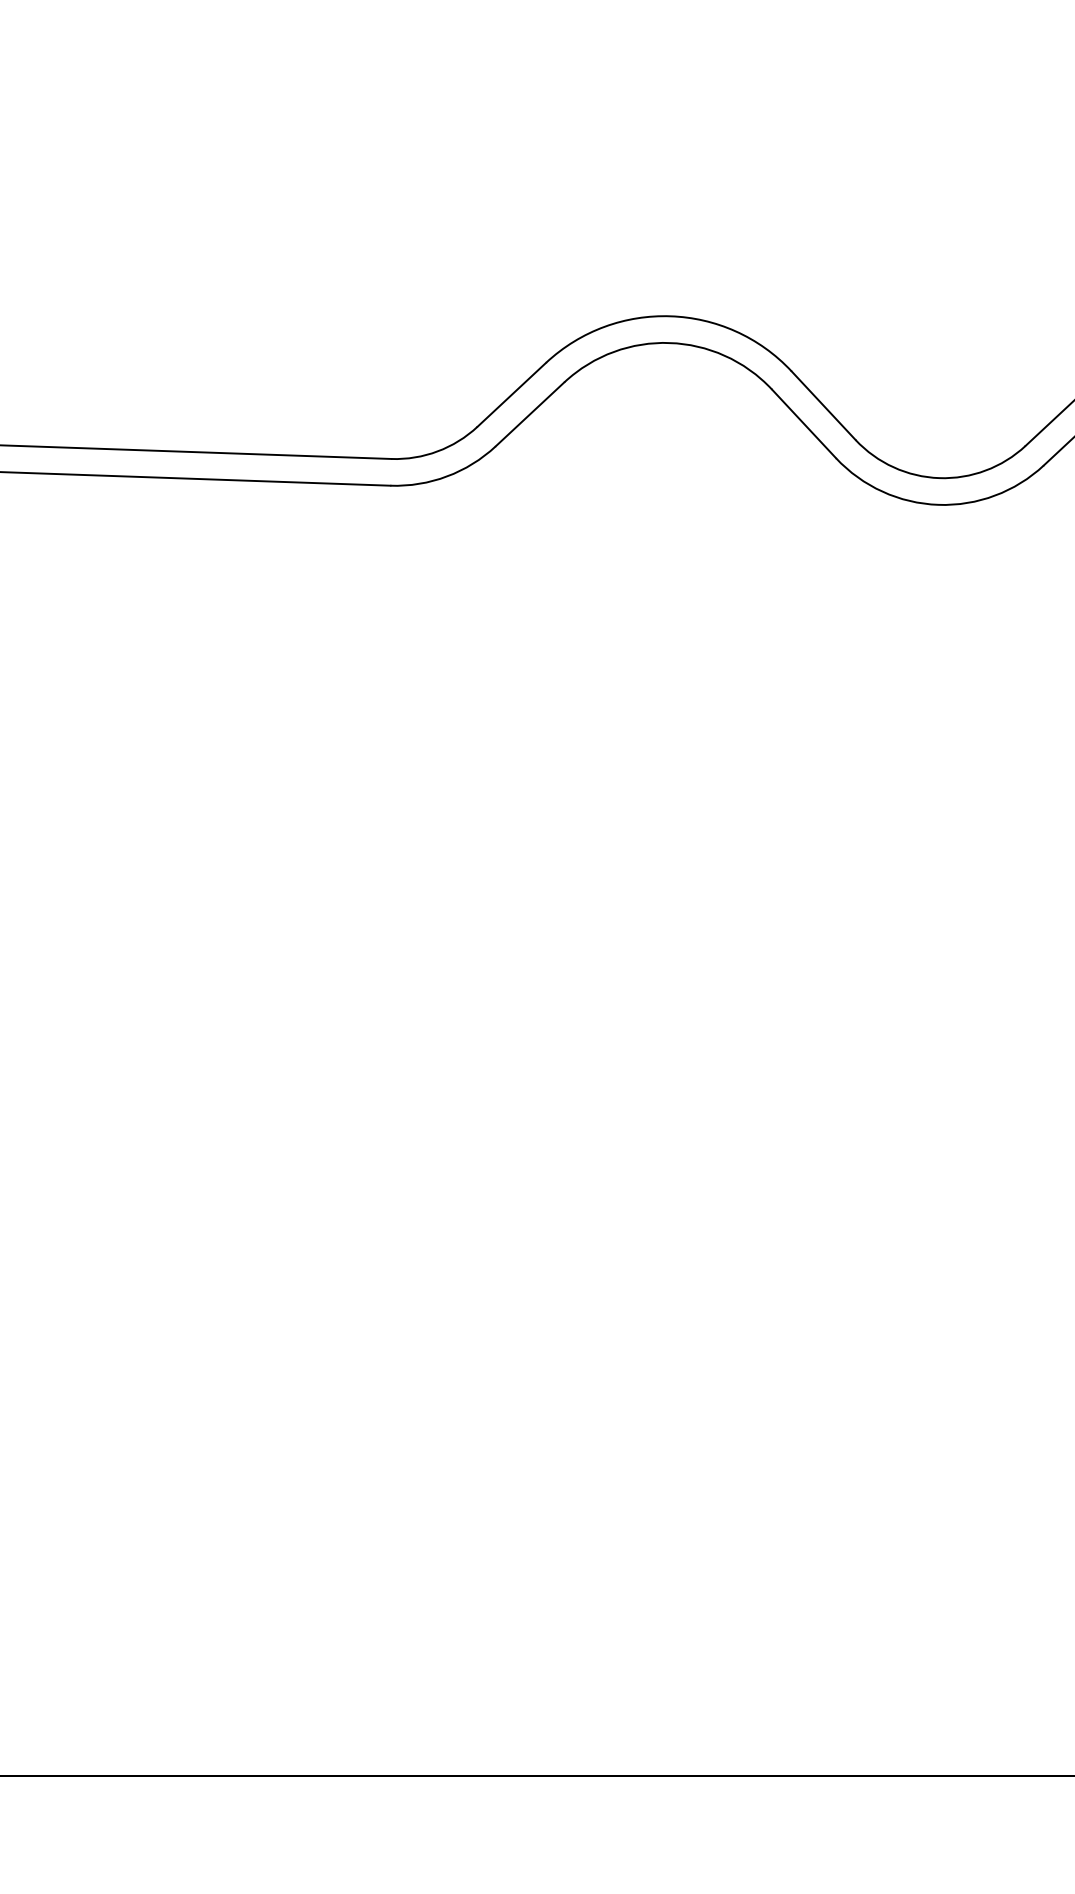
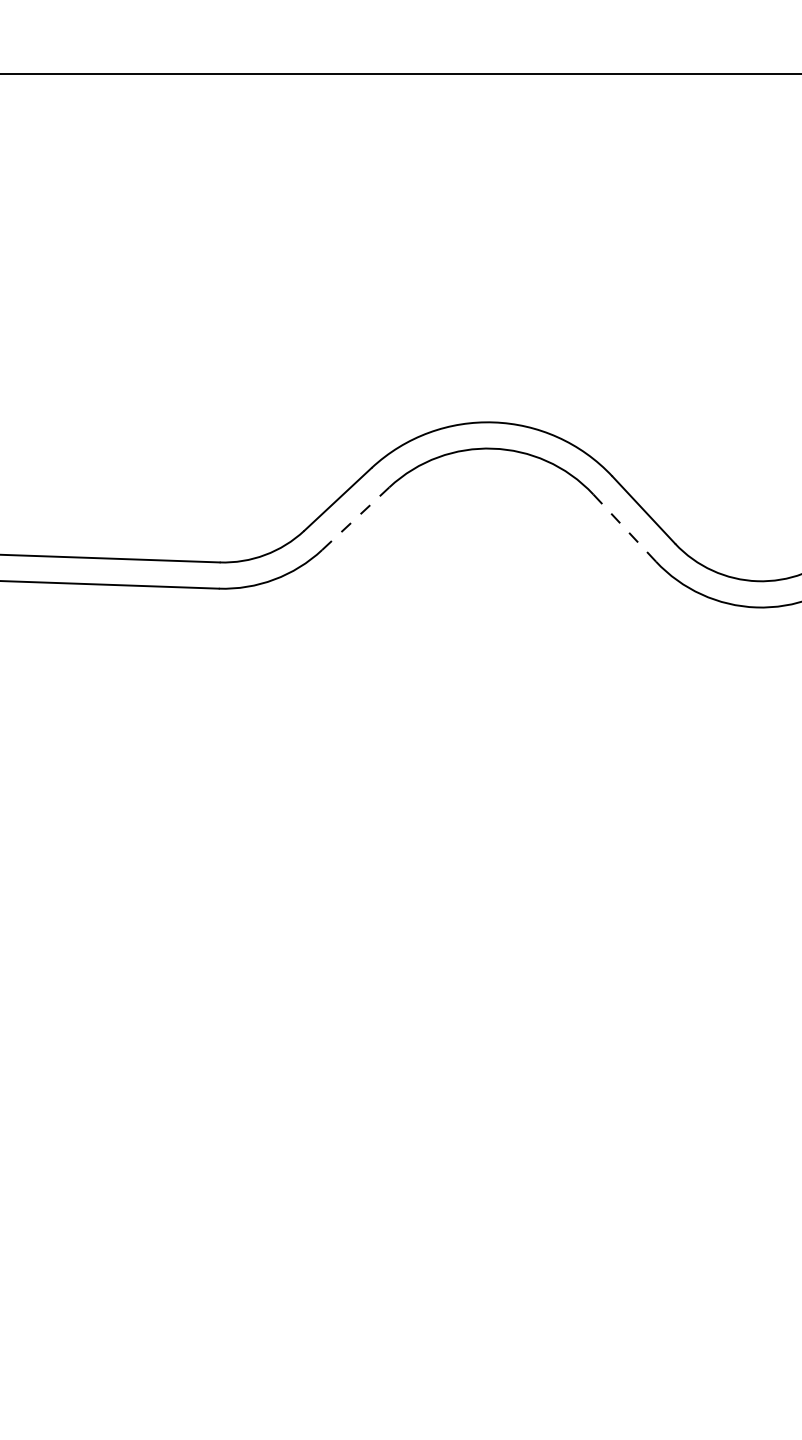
line: (530, 414) -> (356, 518), solid -> dashed
line: (804, 423) -> (625, 527), solid -> dashed

